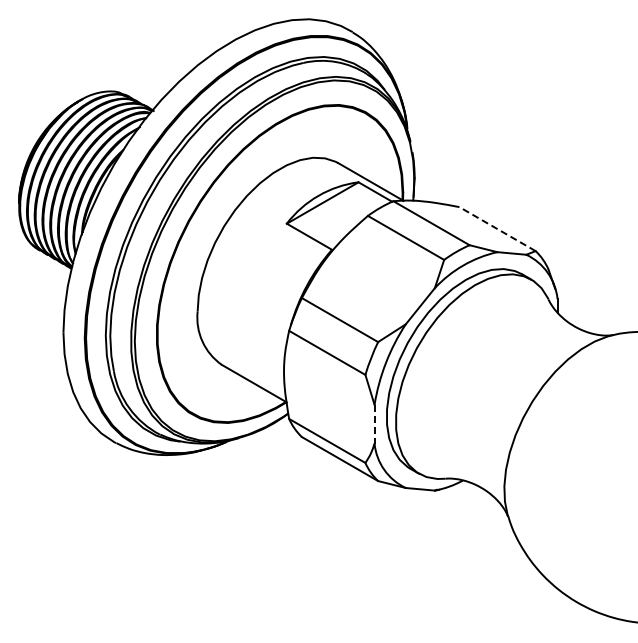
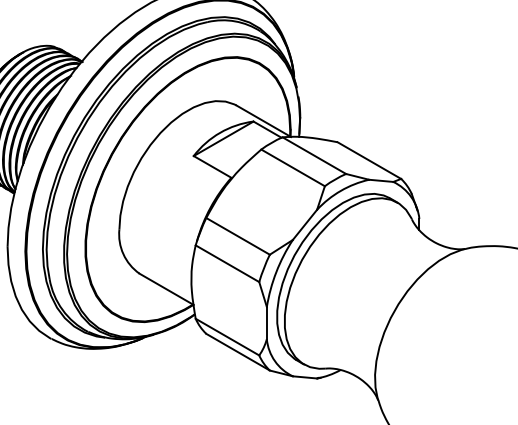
line: (497, 228) -> (369, 160), dashed -> solid
line: (374, 424) -> (266, 323), dashed -> solid

